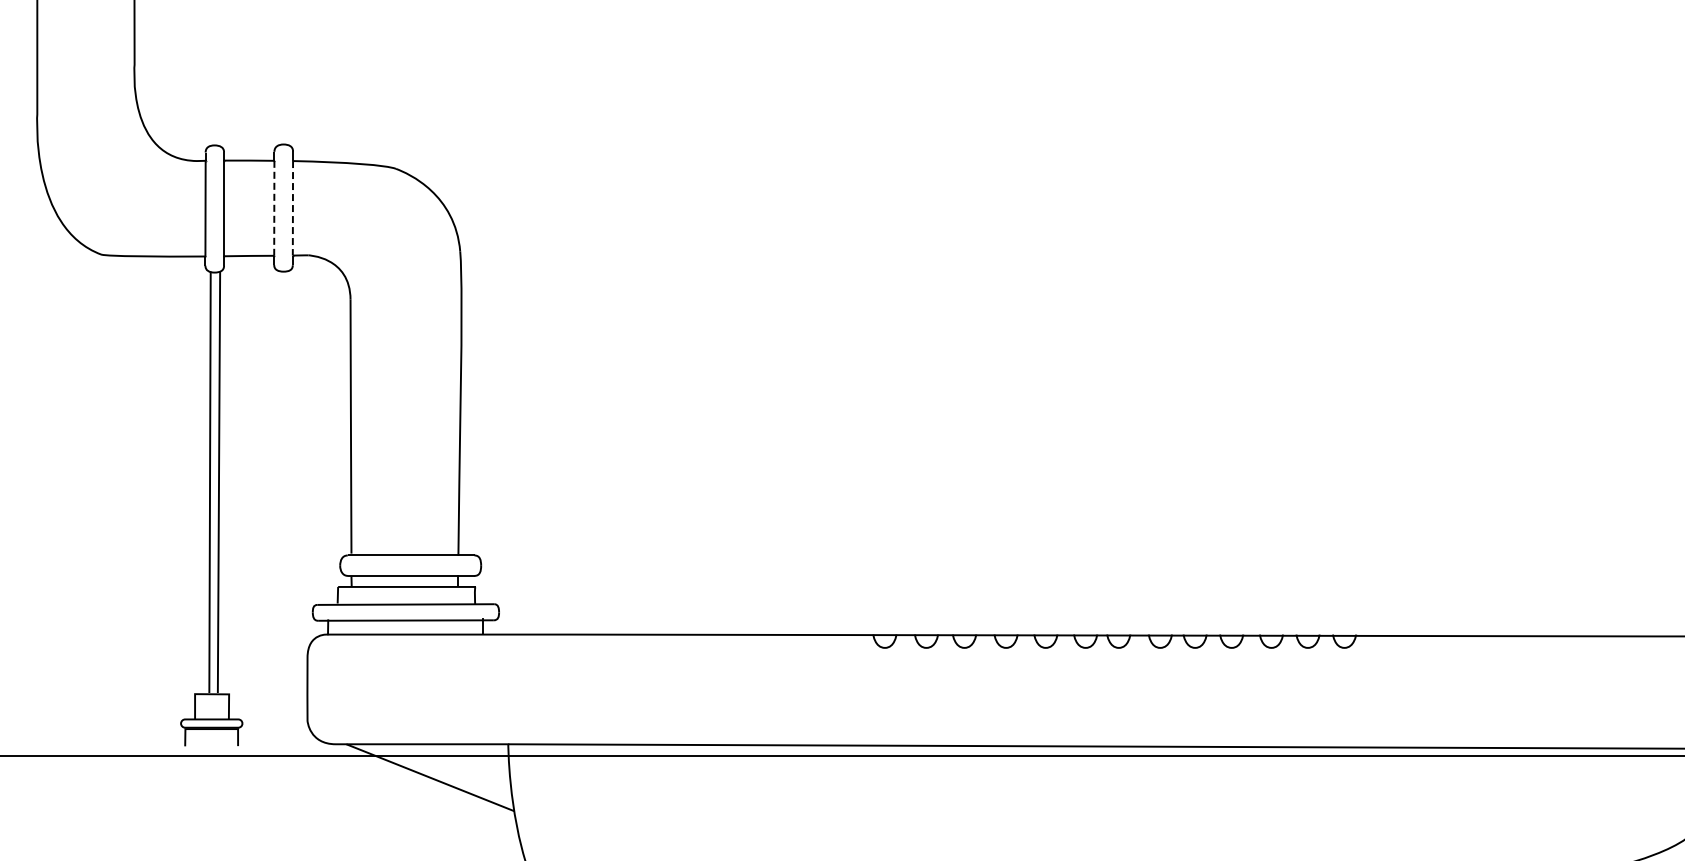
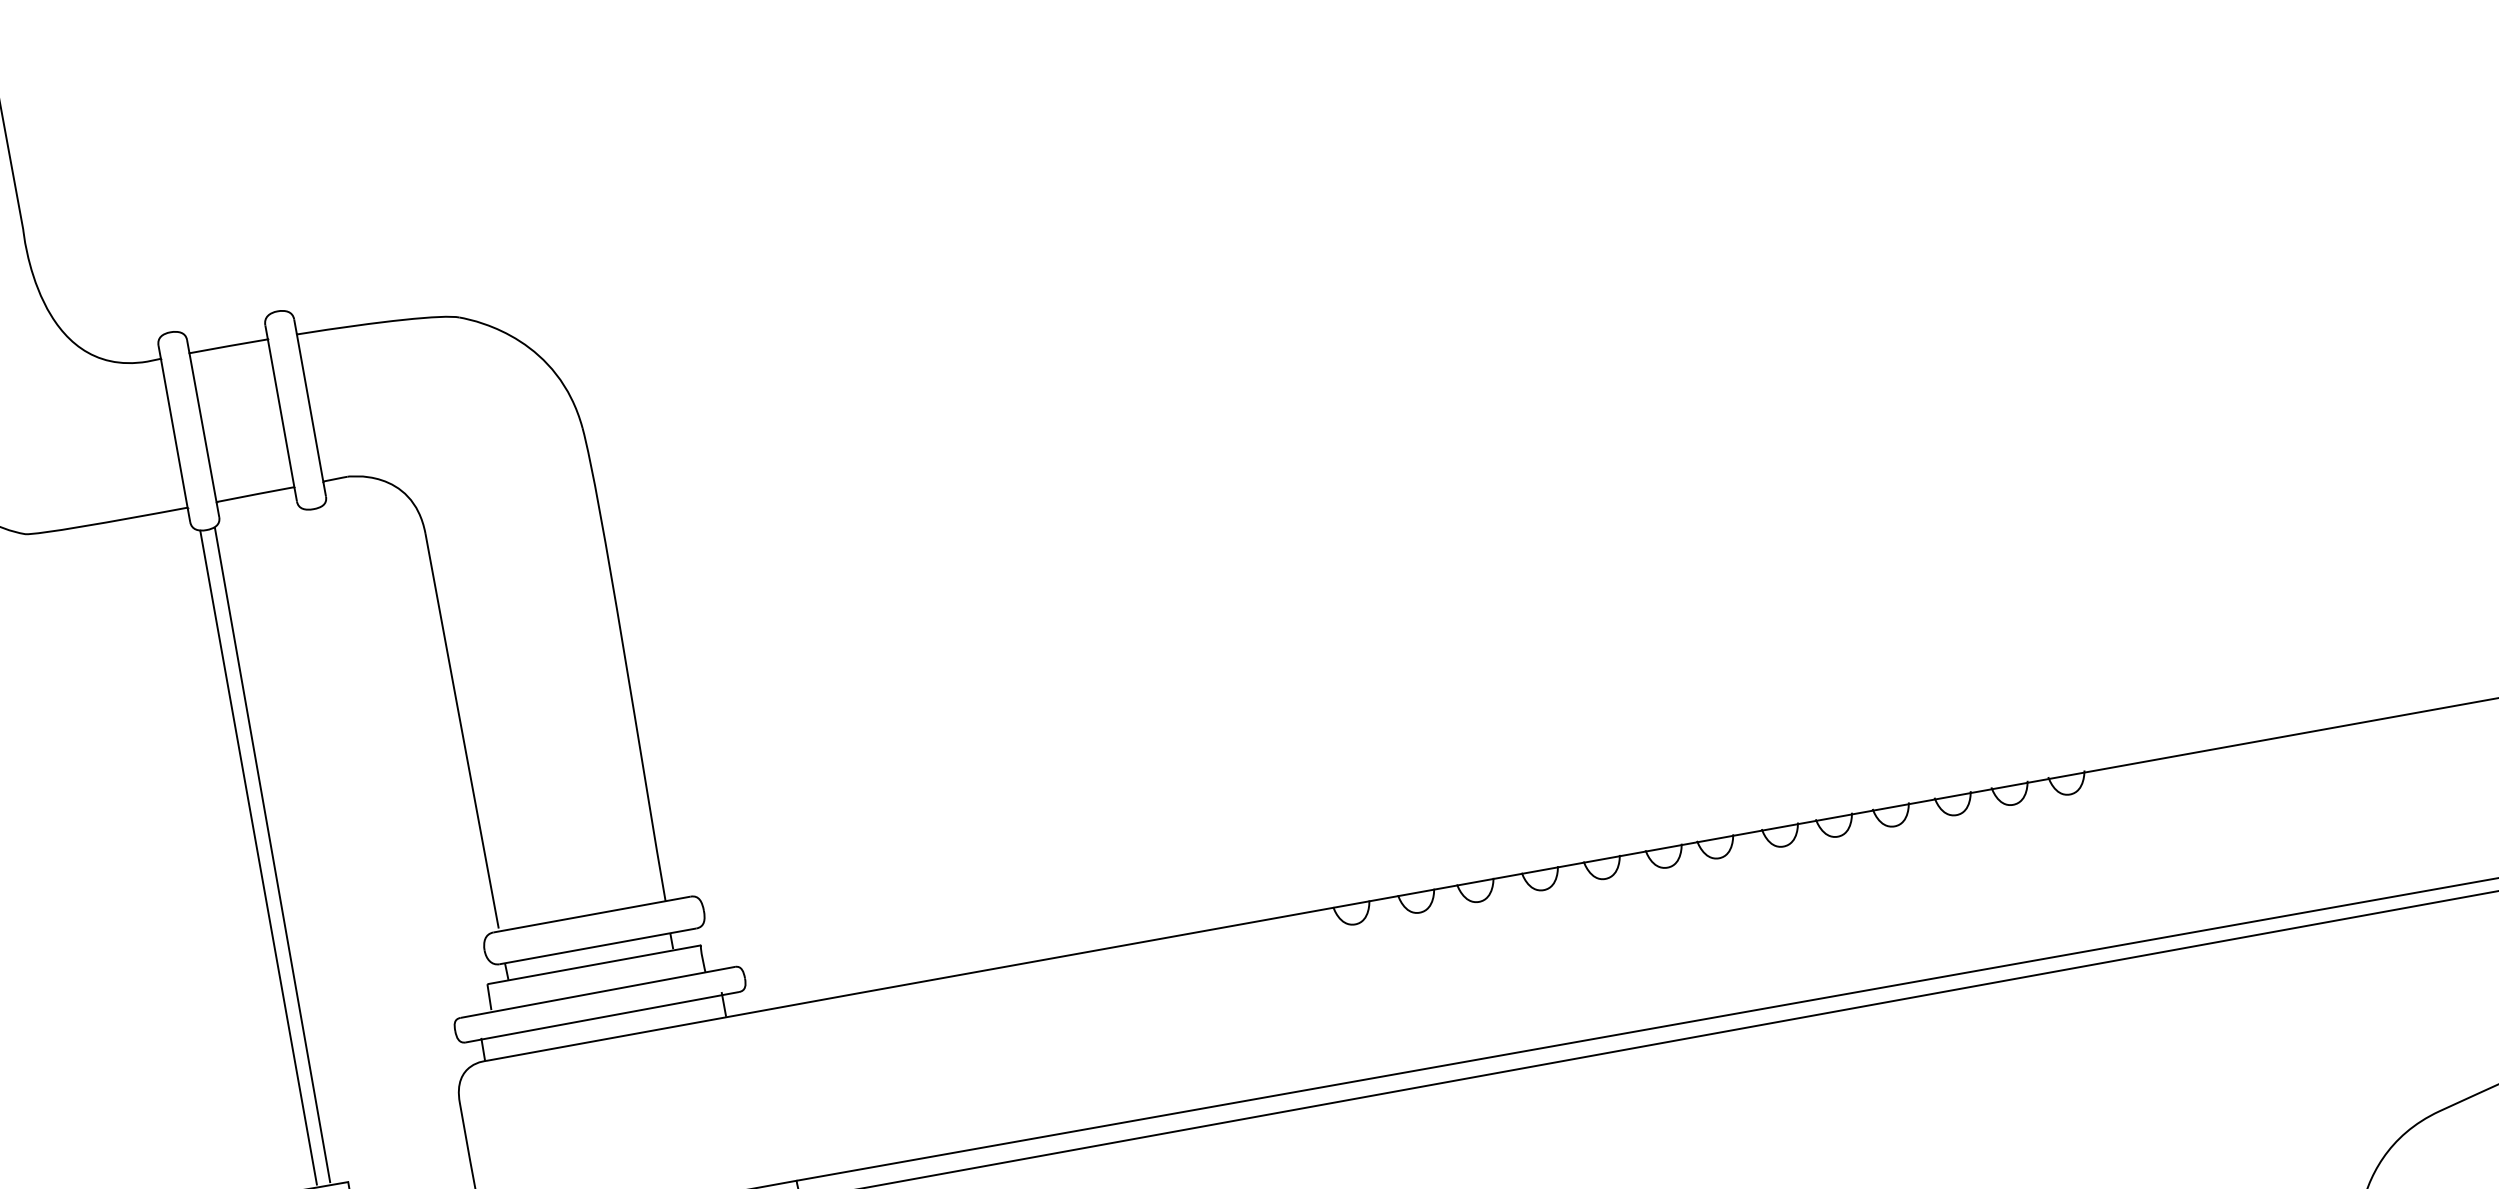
line: (274, 208) -> (281, 413), dashed -> solid
line: (292, 208) -> (309, 408), dashed -> solid

